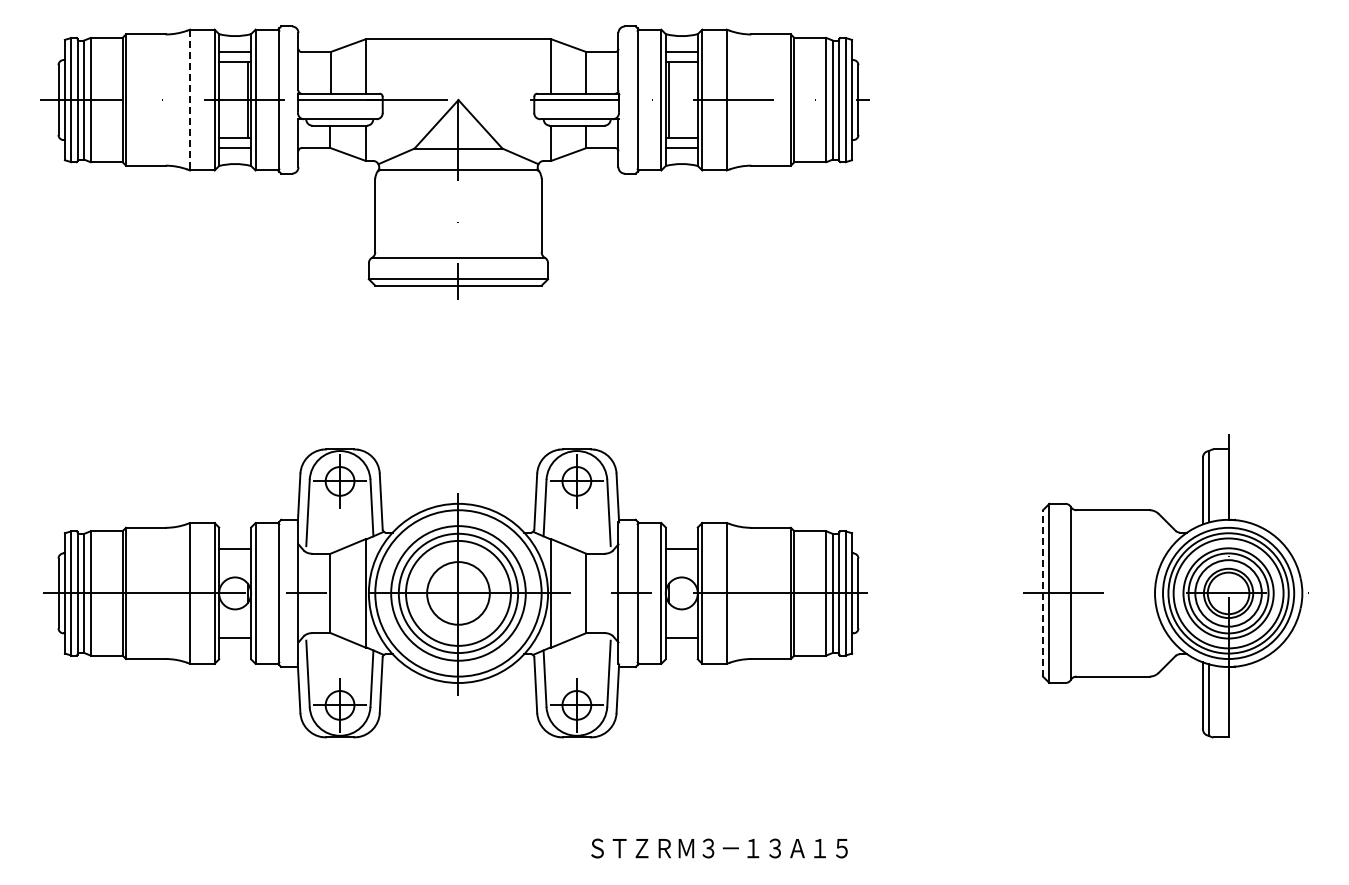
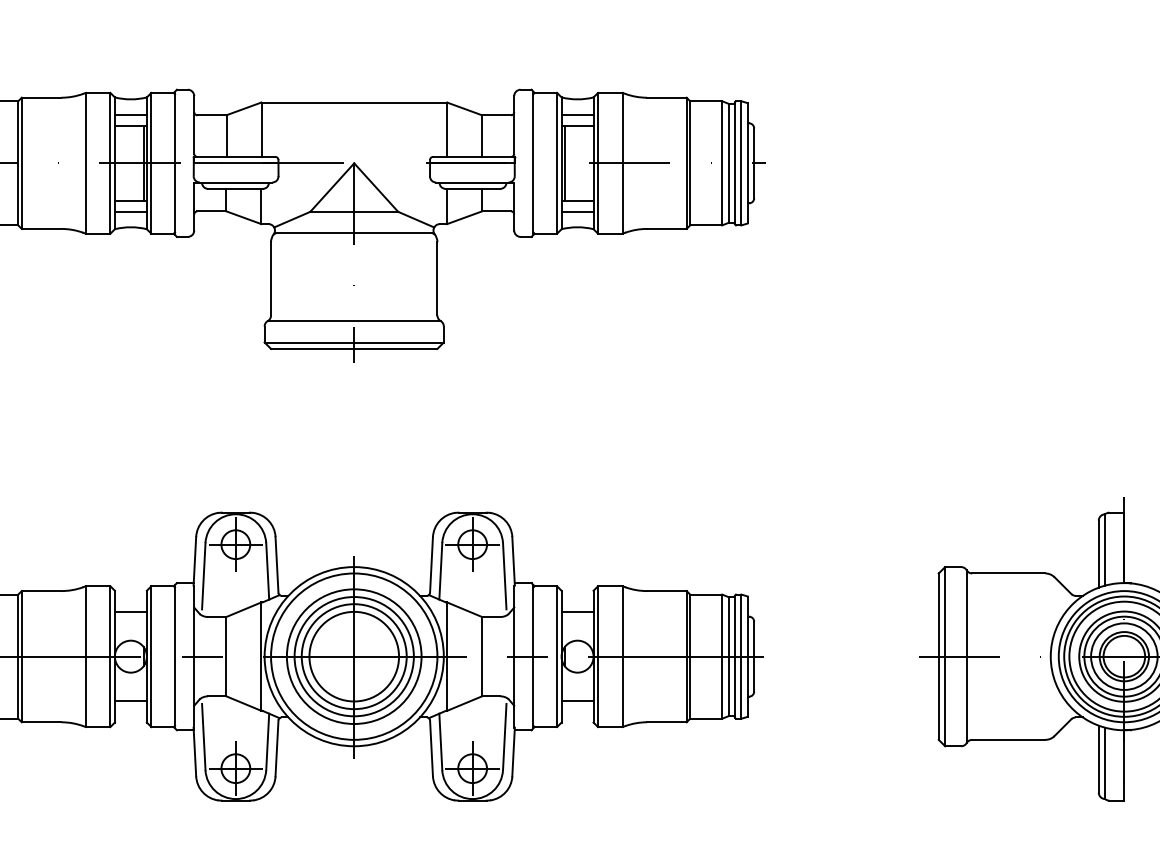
line: (190, 100) -> (86, 163), dashed -> solid
line: (1043, 592) -> (939, 655), dashed -> solid
circle: (458, 593) -> (354, 656), size x1.43

